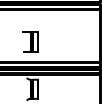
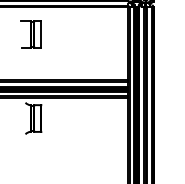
part: (30, 42) -> (30, 34), moved

